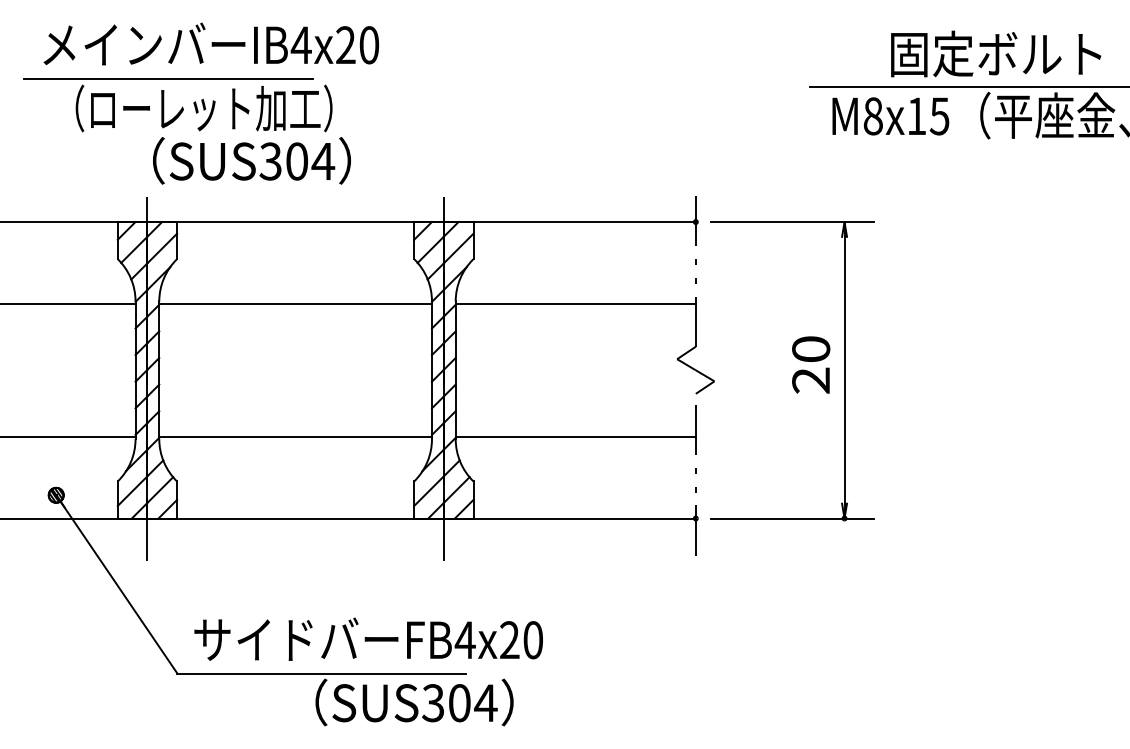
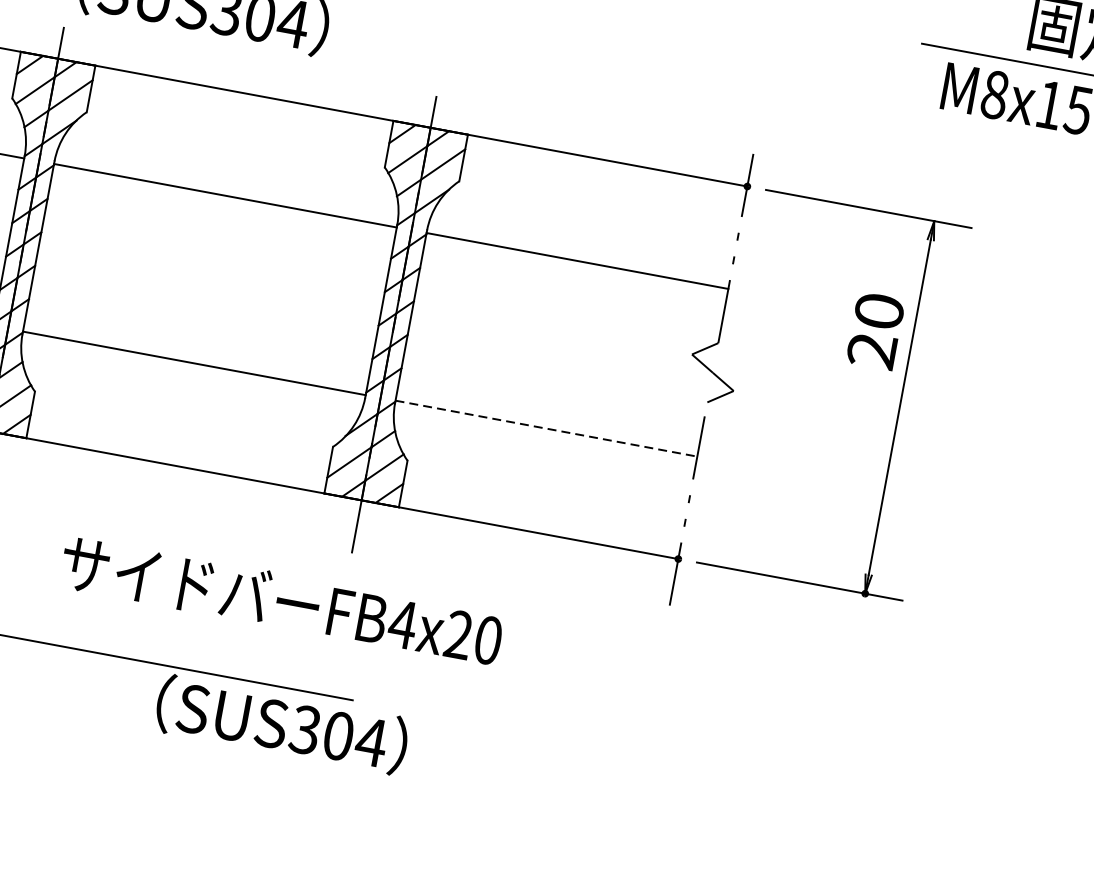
text: (811, 364) -> (876, 330), moved
line: (576, 437) -> (547, 429), solid -> dashed
text: (368, 638) -> (281, 599), moved

